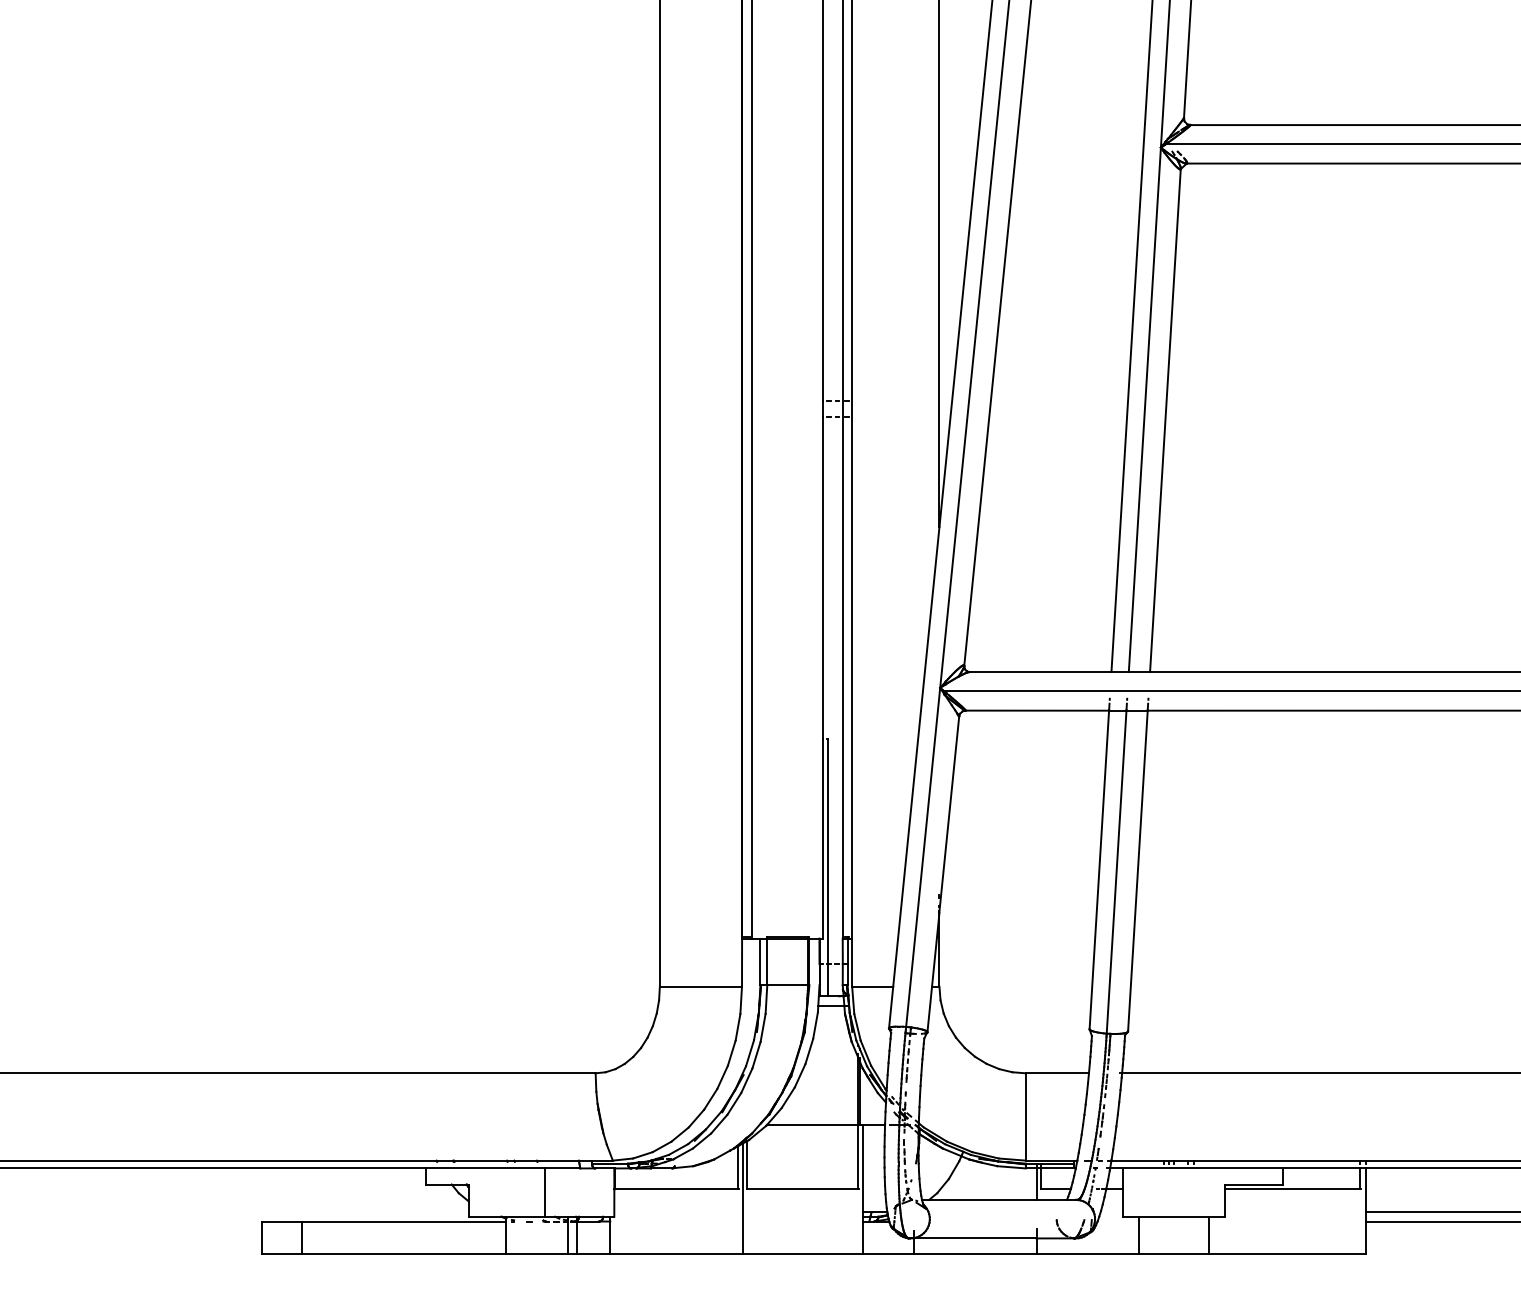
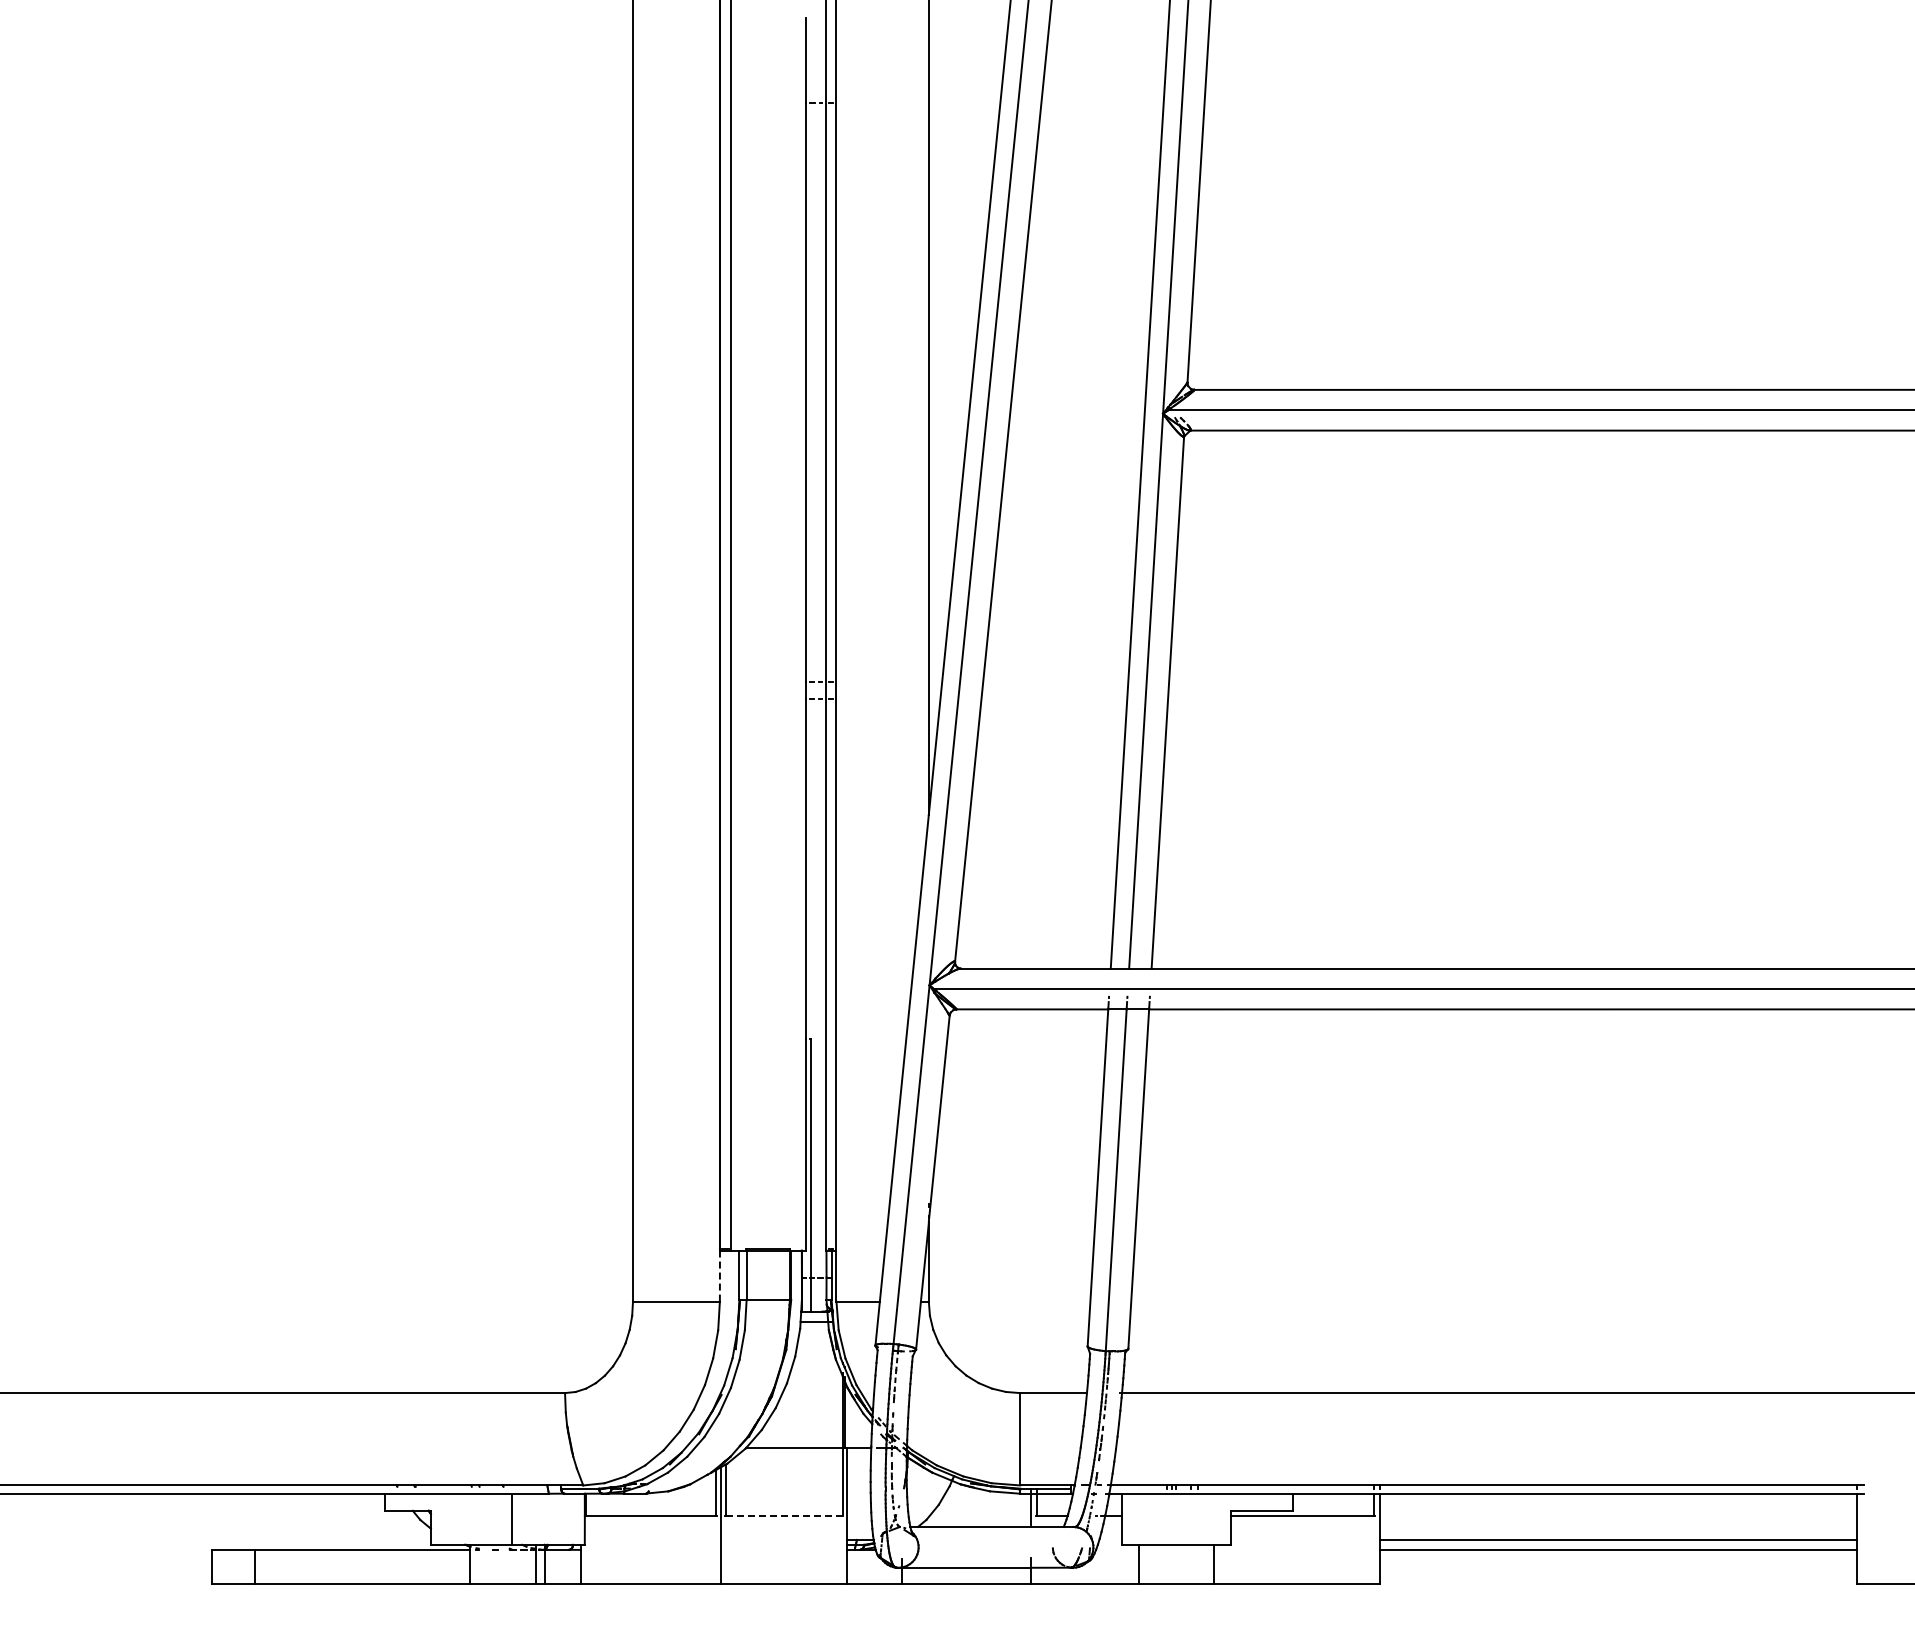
line: (741, 963) -> (719, 1276), solid -> dashed
line: (803, 1189) -> (784, 1515), solid -> dashed

